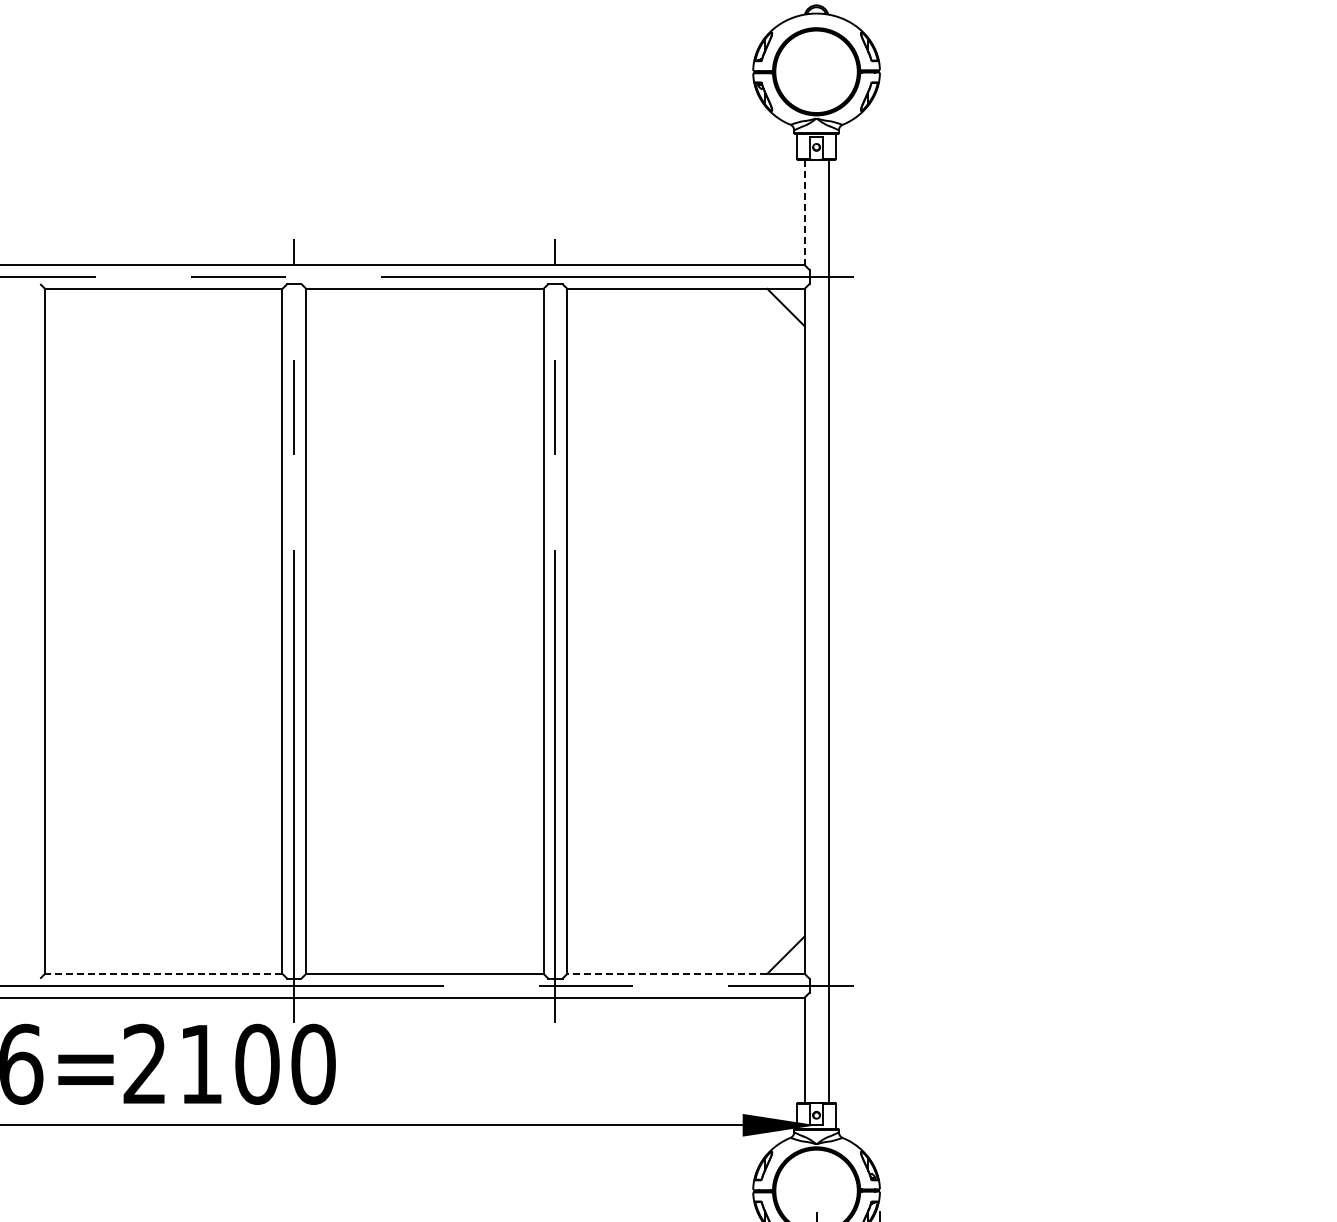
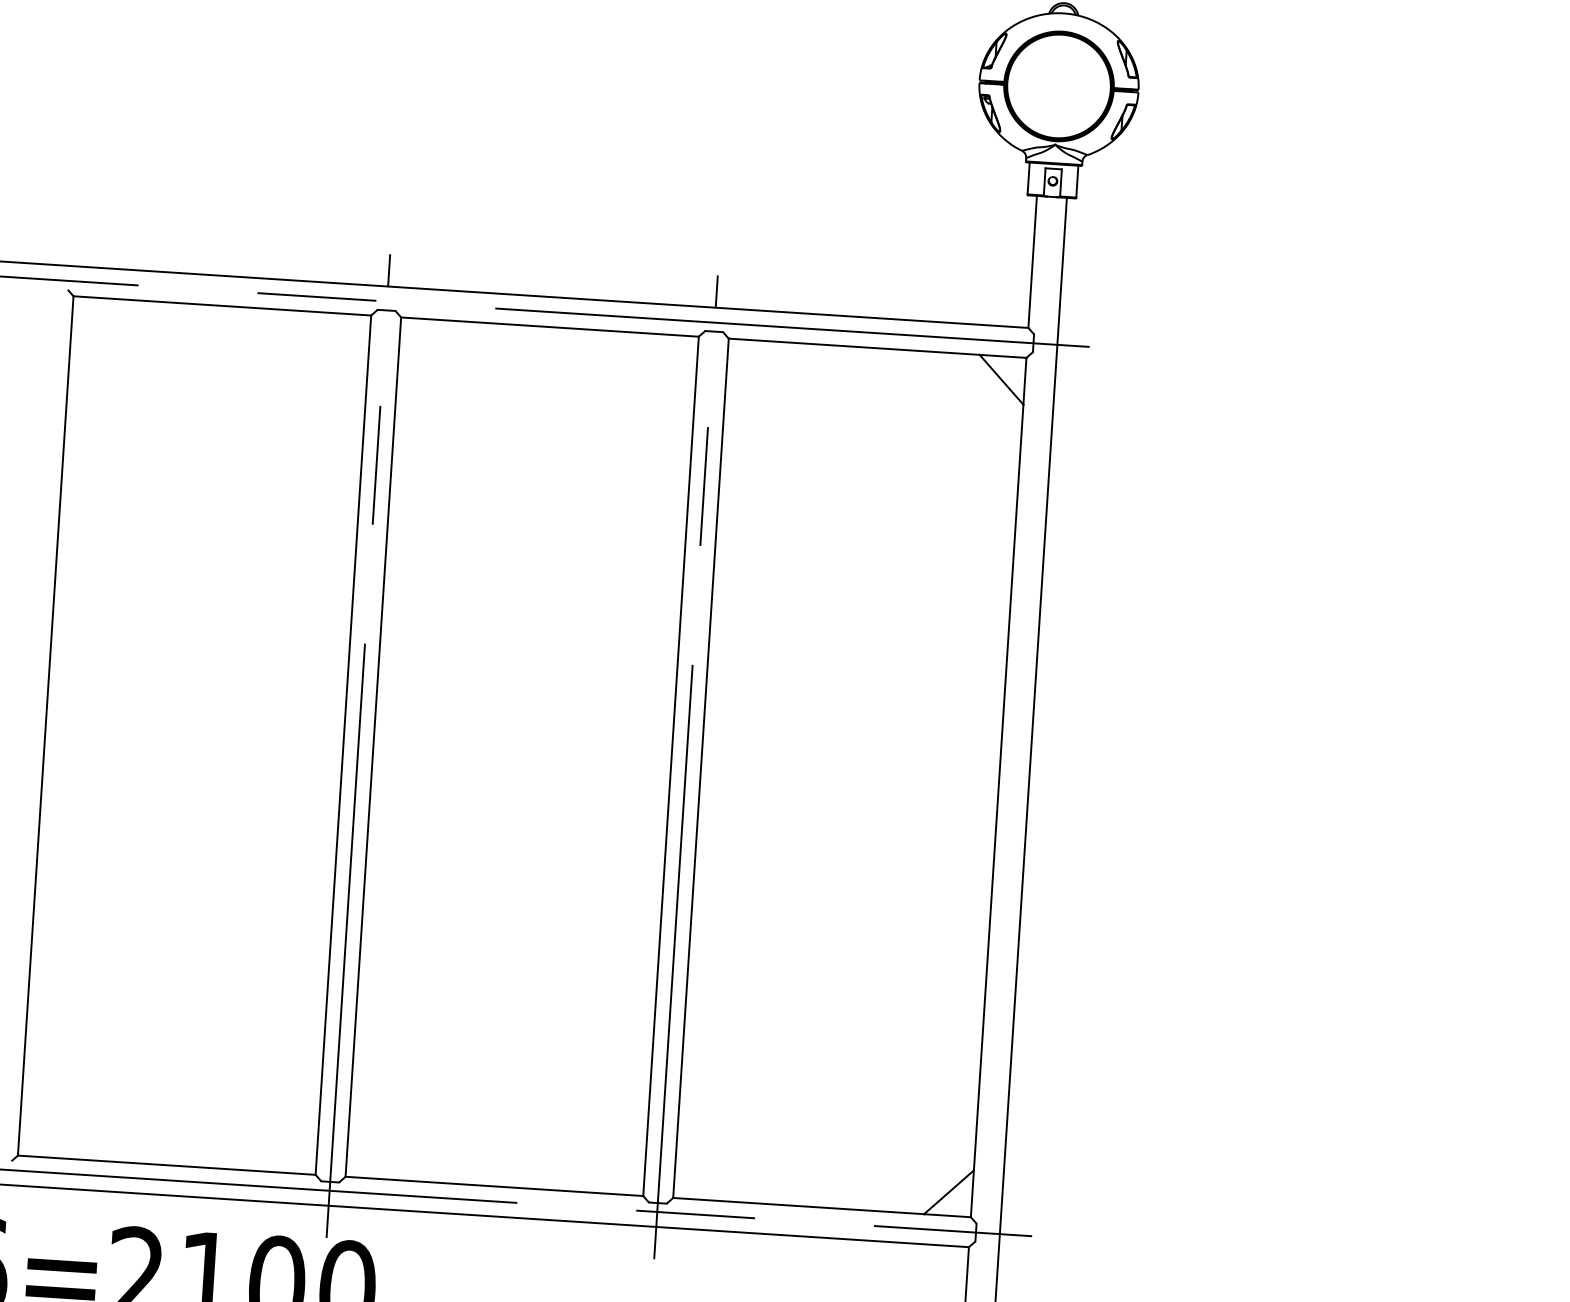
line: (804, 212) -> (1032, 262), dashed -> solid
line: (163, 973) -> (166, 1164), dashed -> solid
line: (667, 973) -> (798, 1205), dashed -> solid

